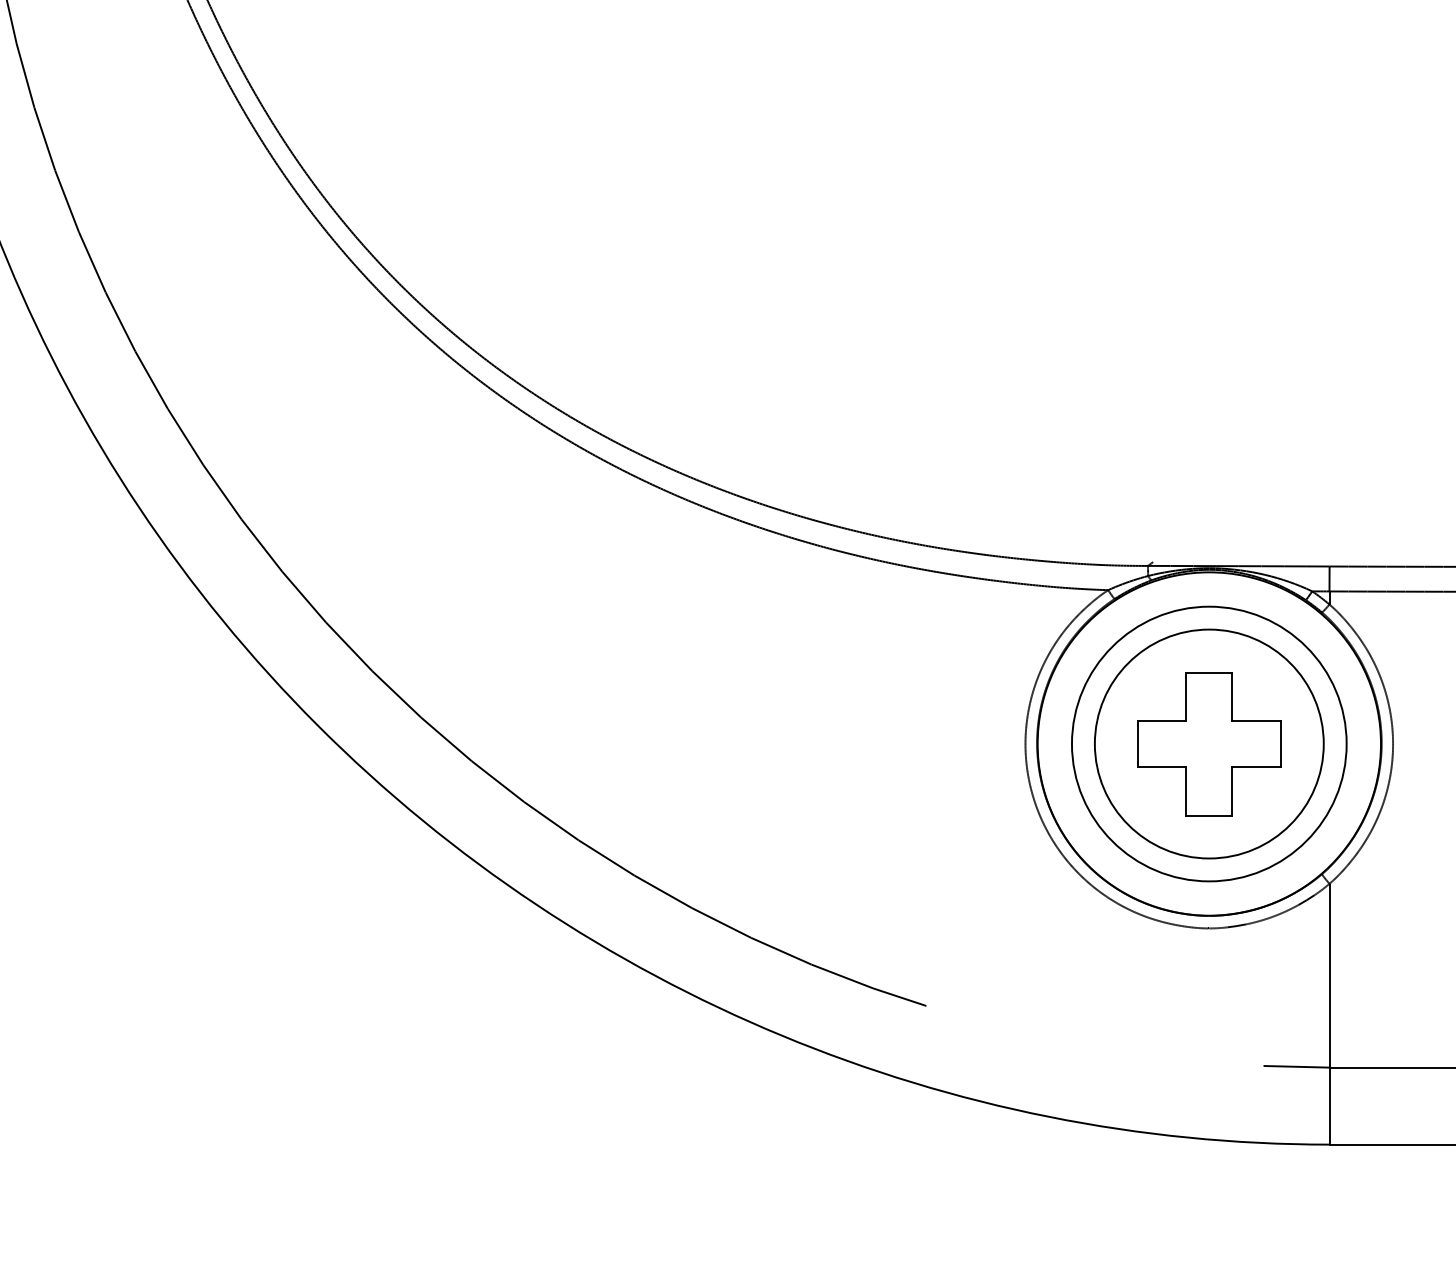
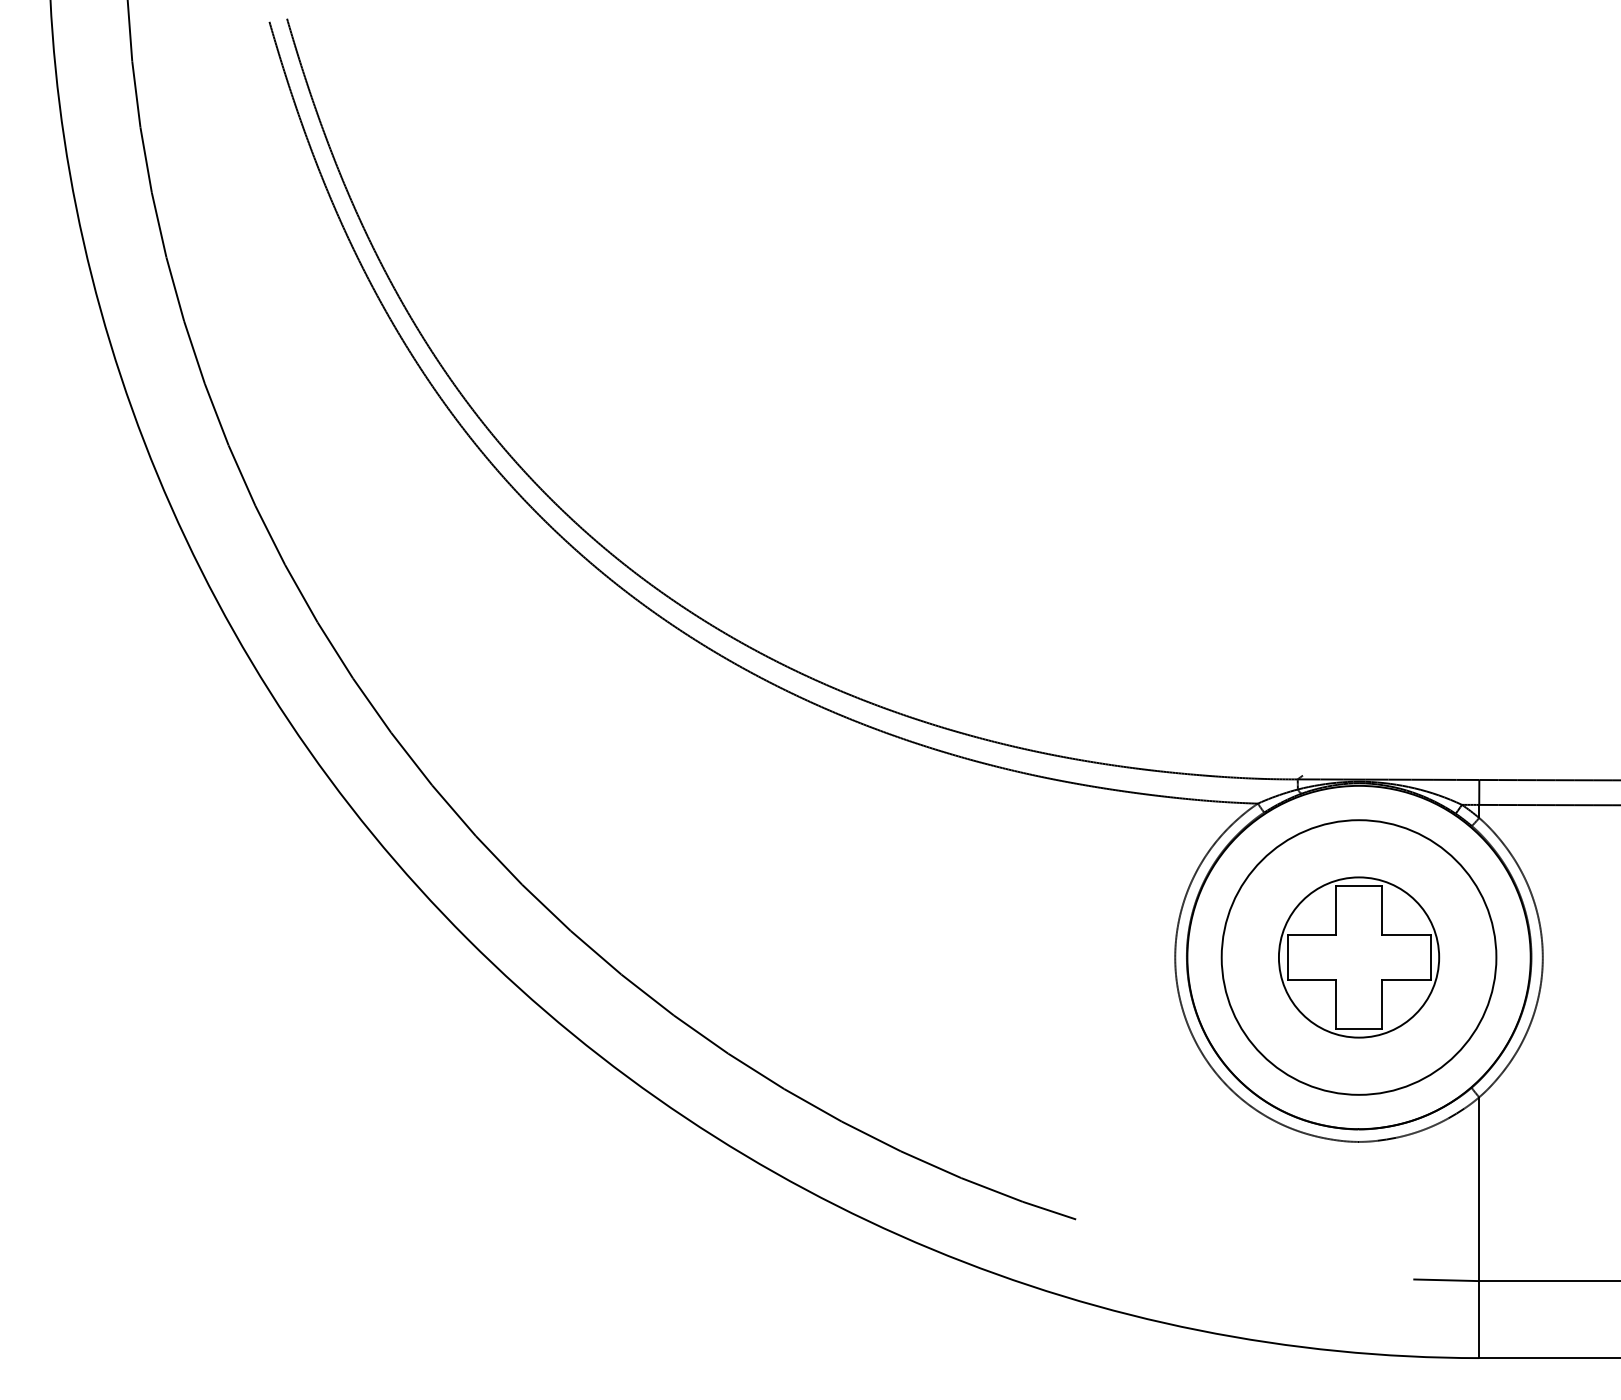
circle: (1208, 744) -> (1358, 957), size x0.7

